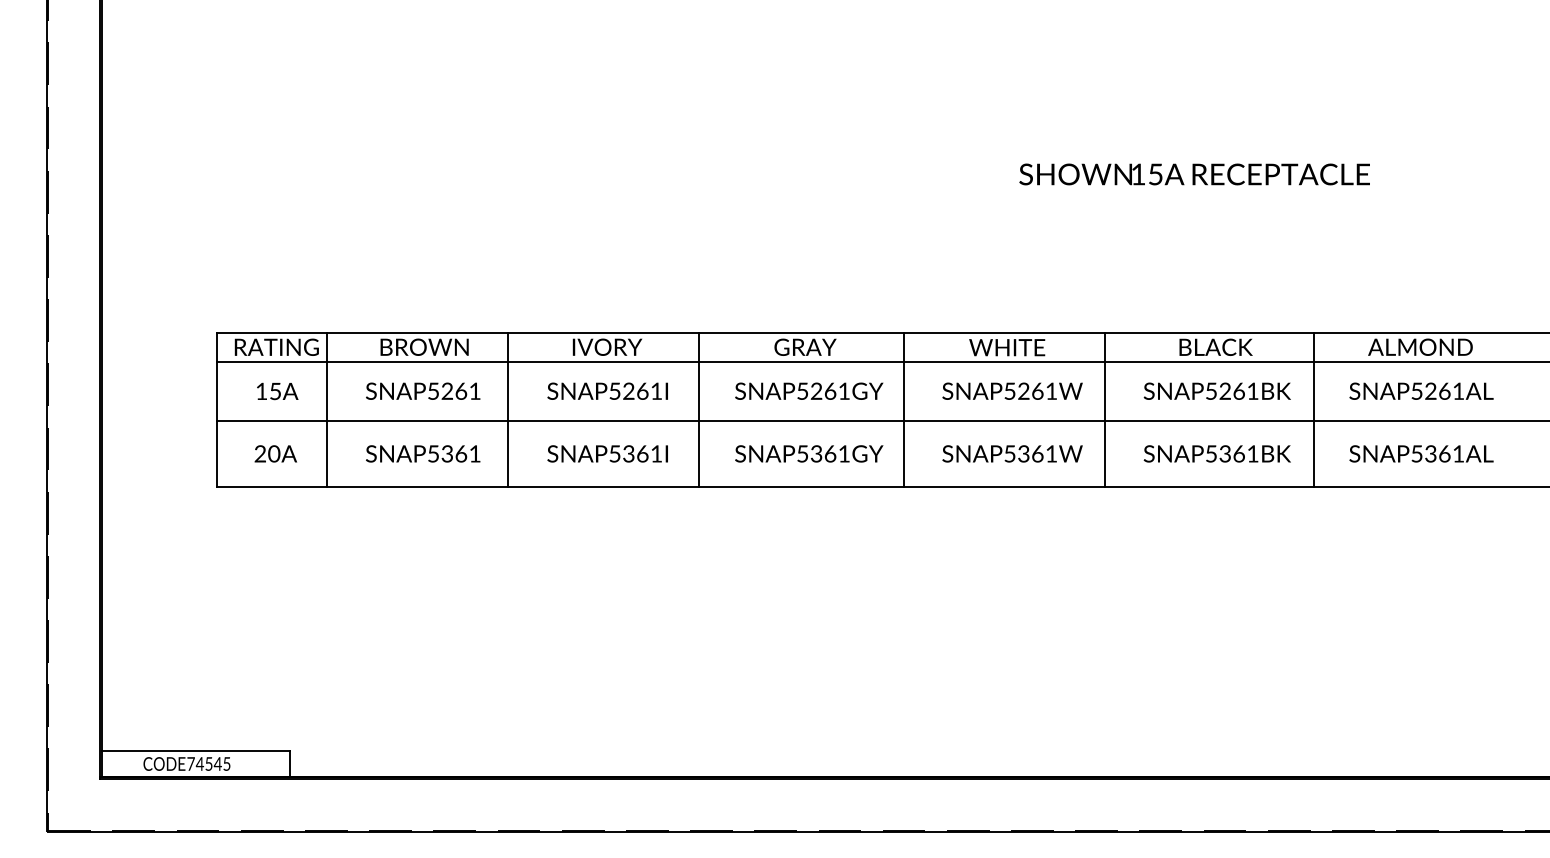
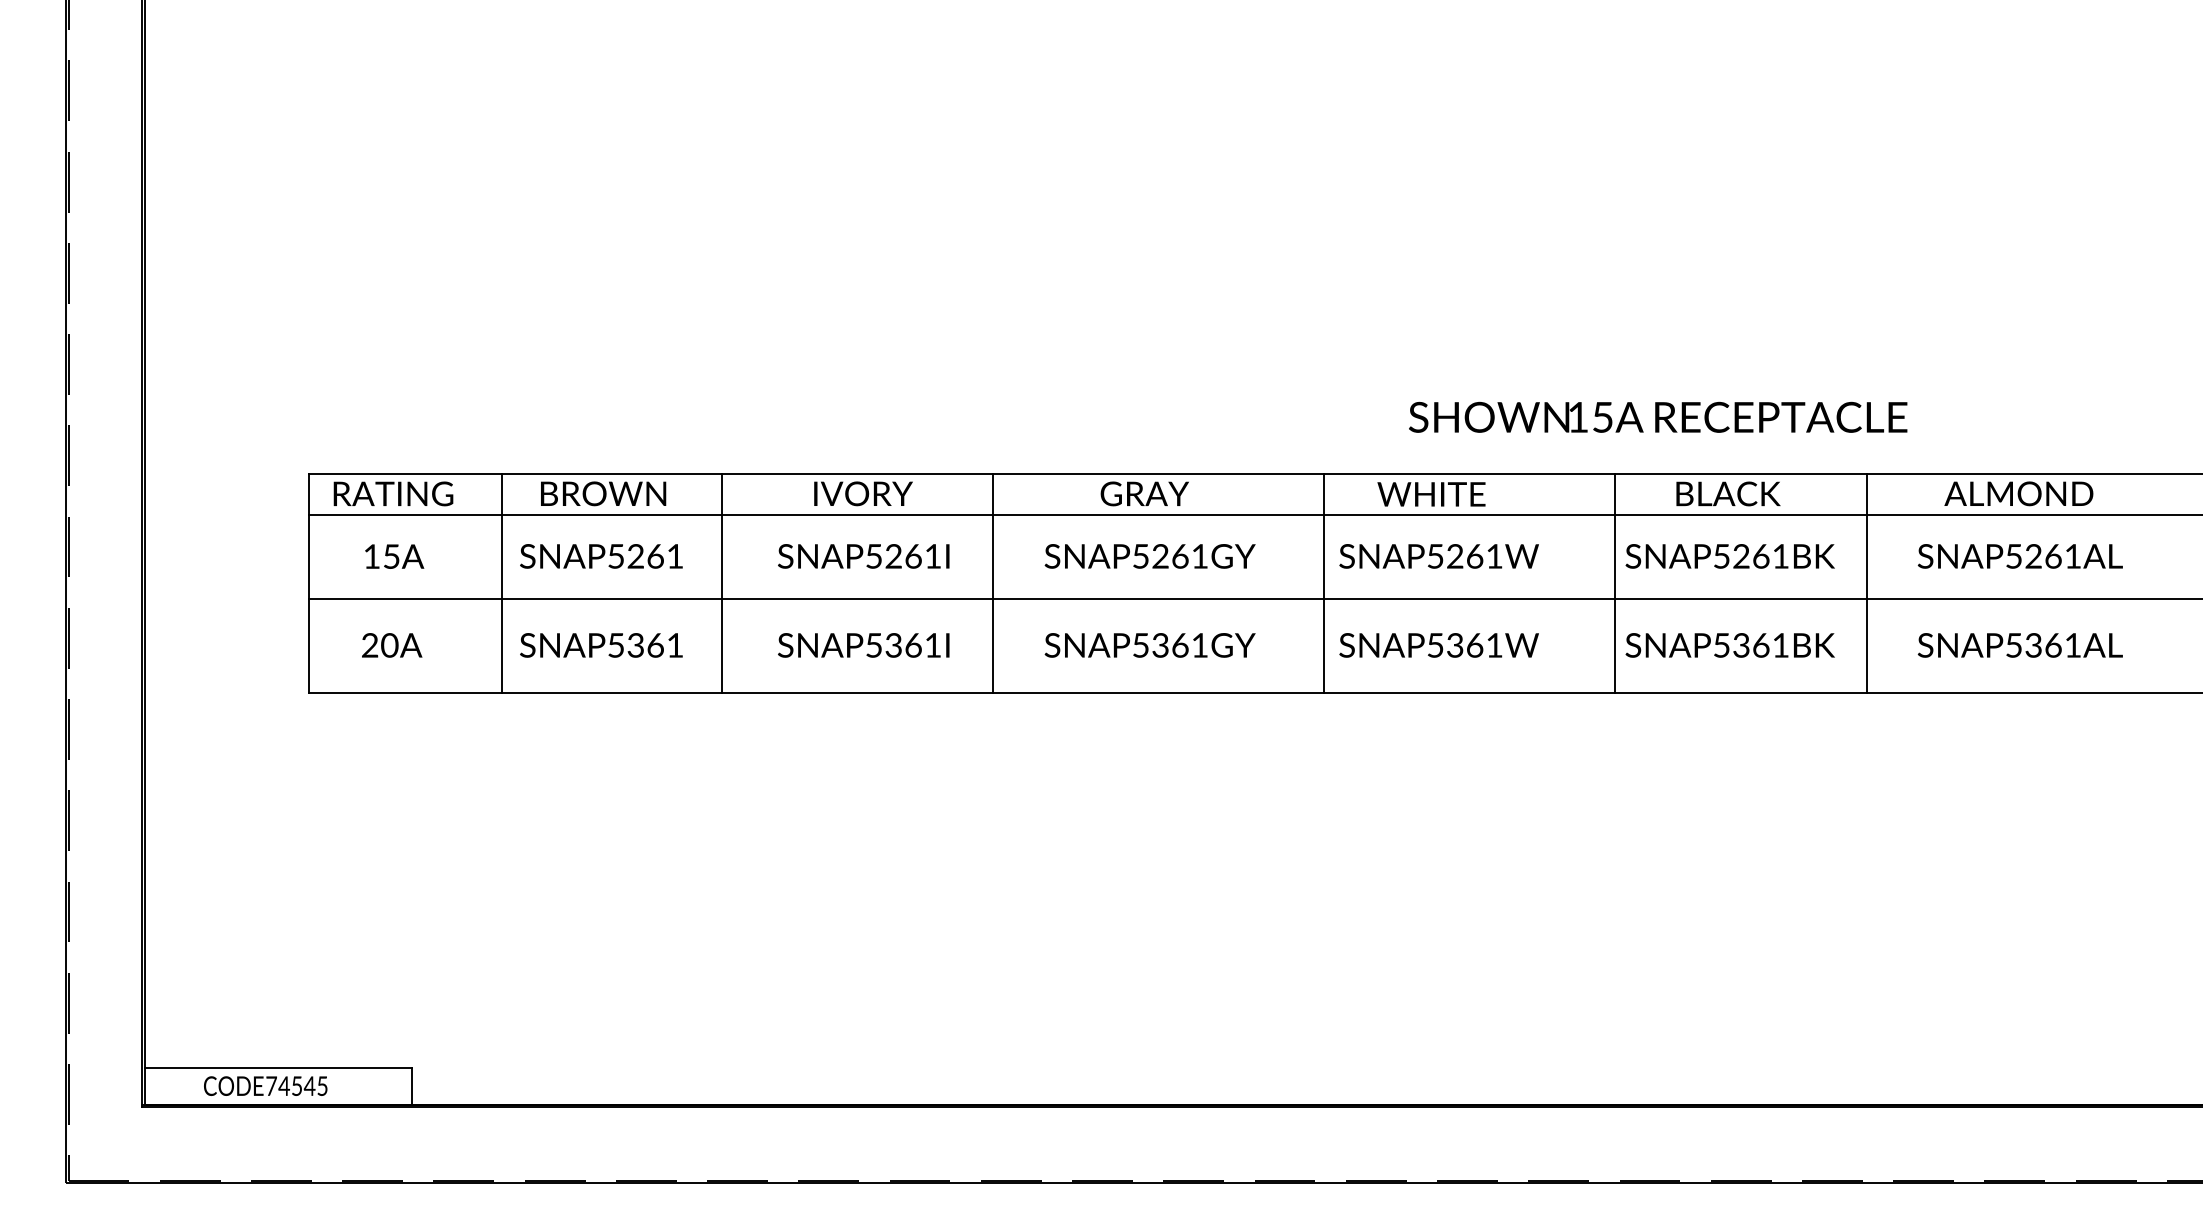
text: (1194, 174) -> (1657, 417), moved
line: (327, 410) -> (502, 583), moved
line: (904, 410) -> (1323, 583), moved
line: (1105, 410) -> (1615, 583), moved

